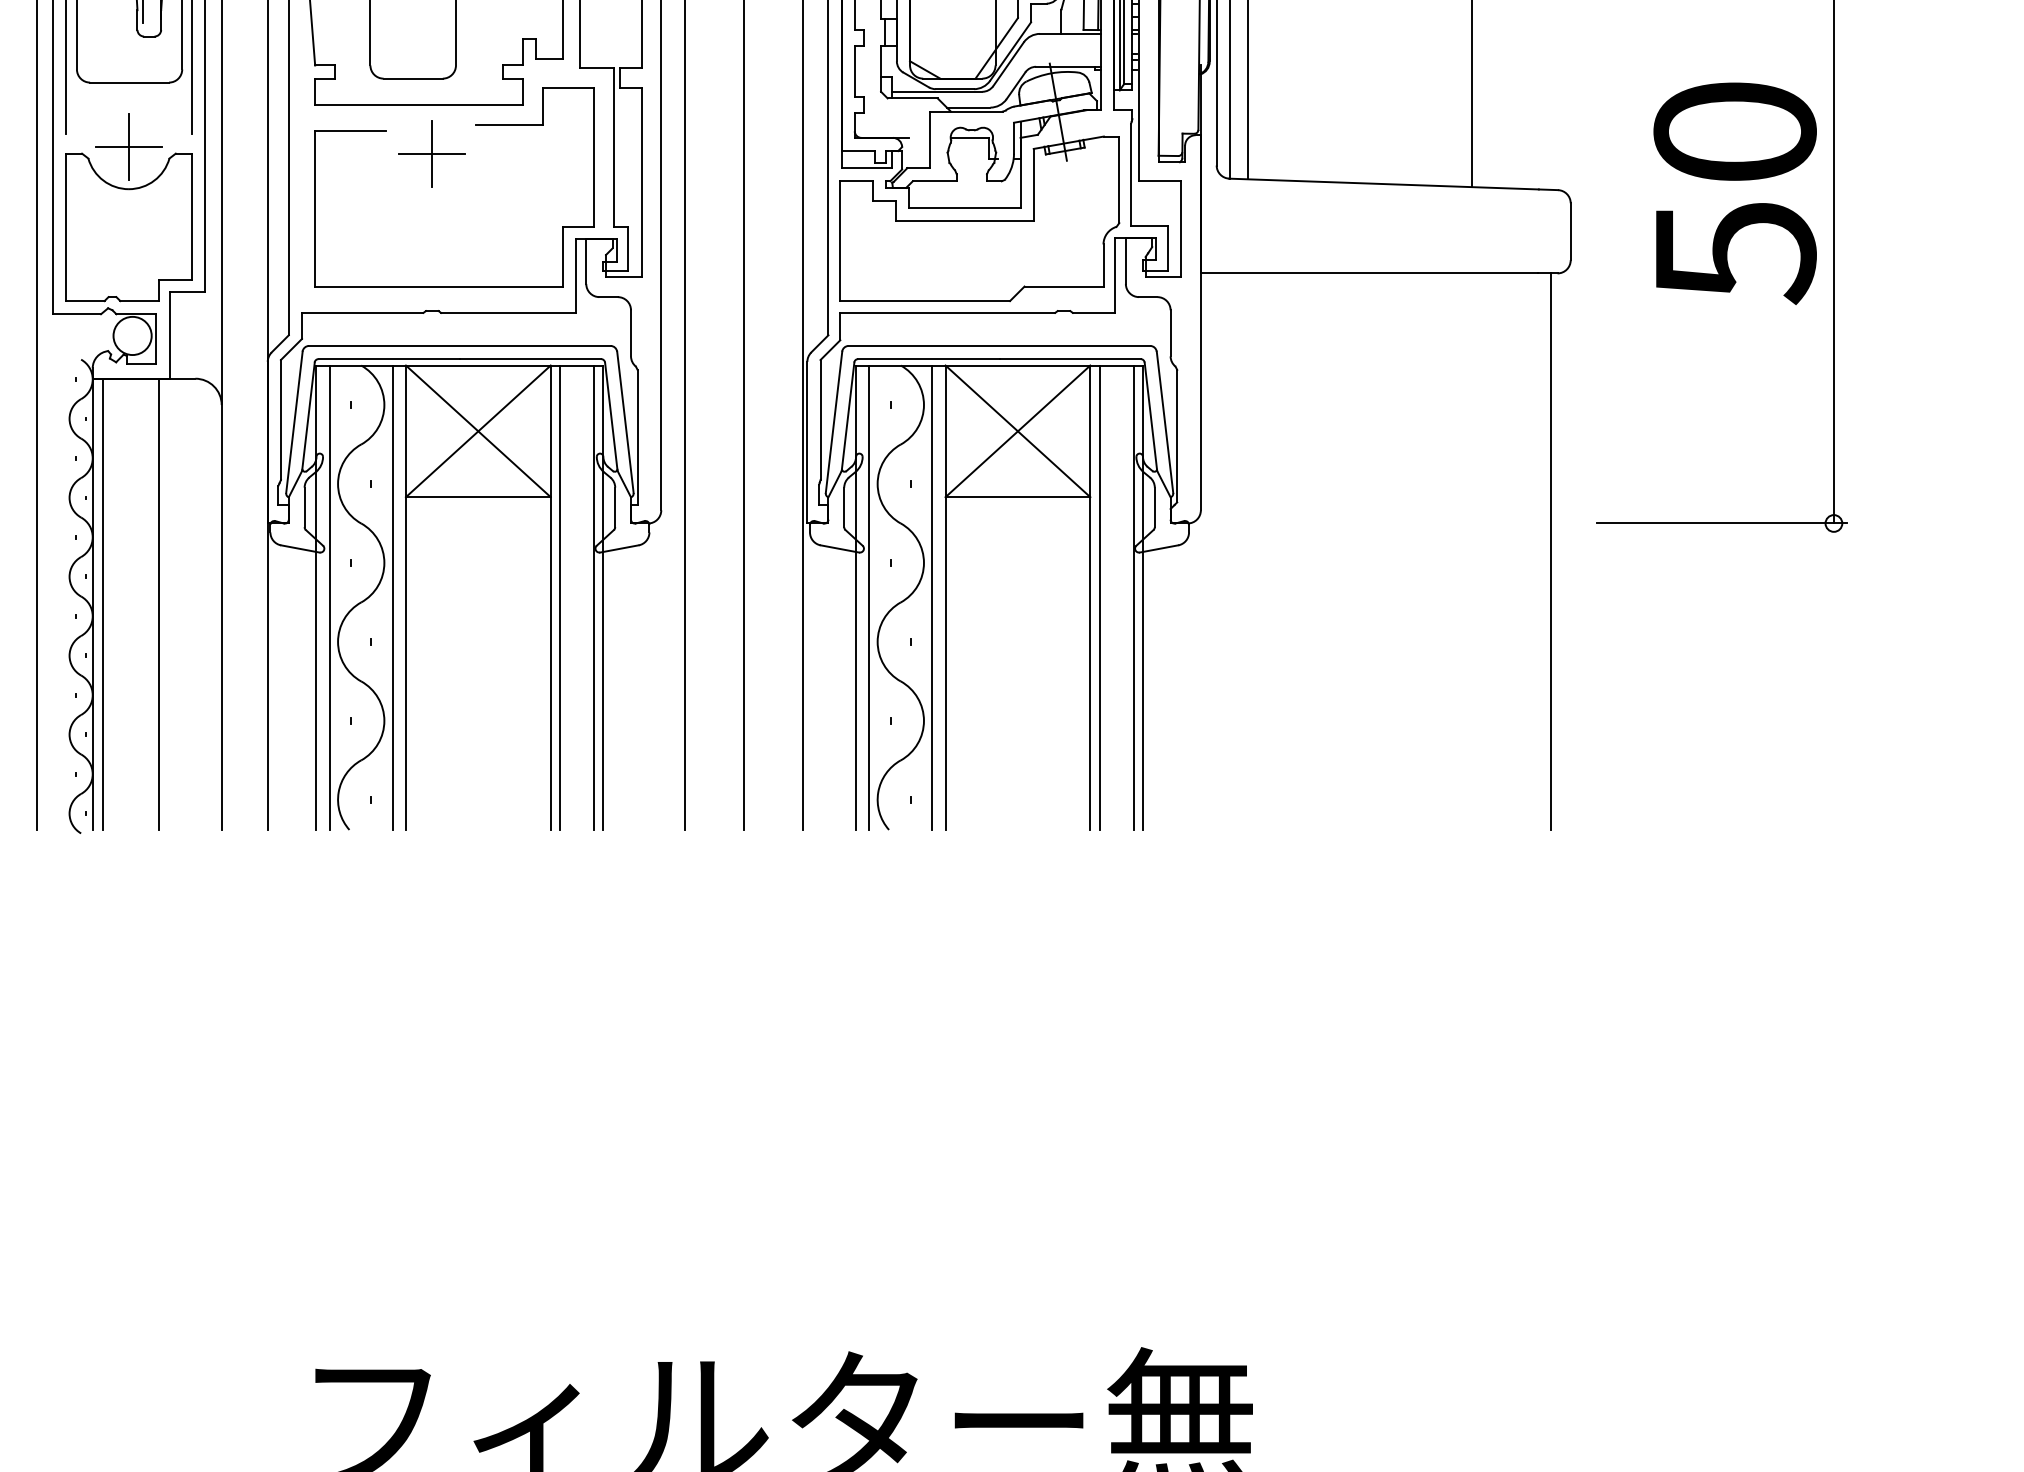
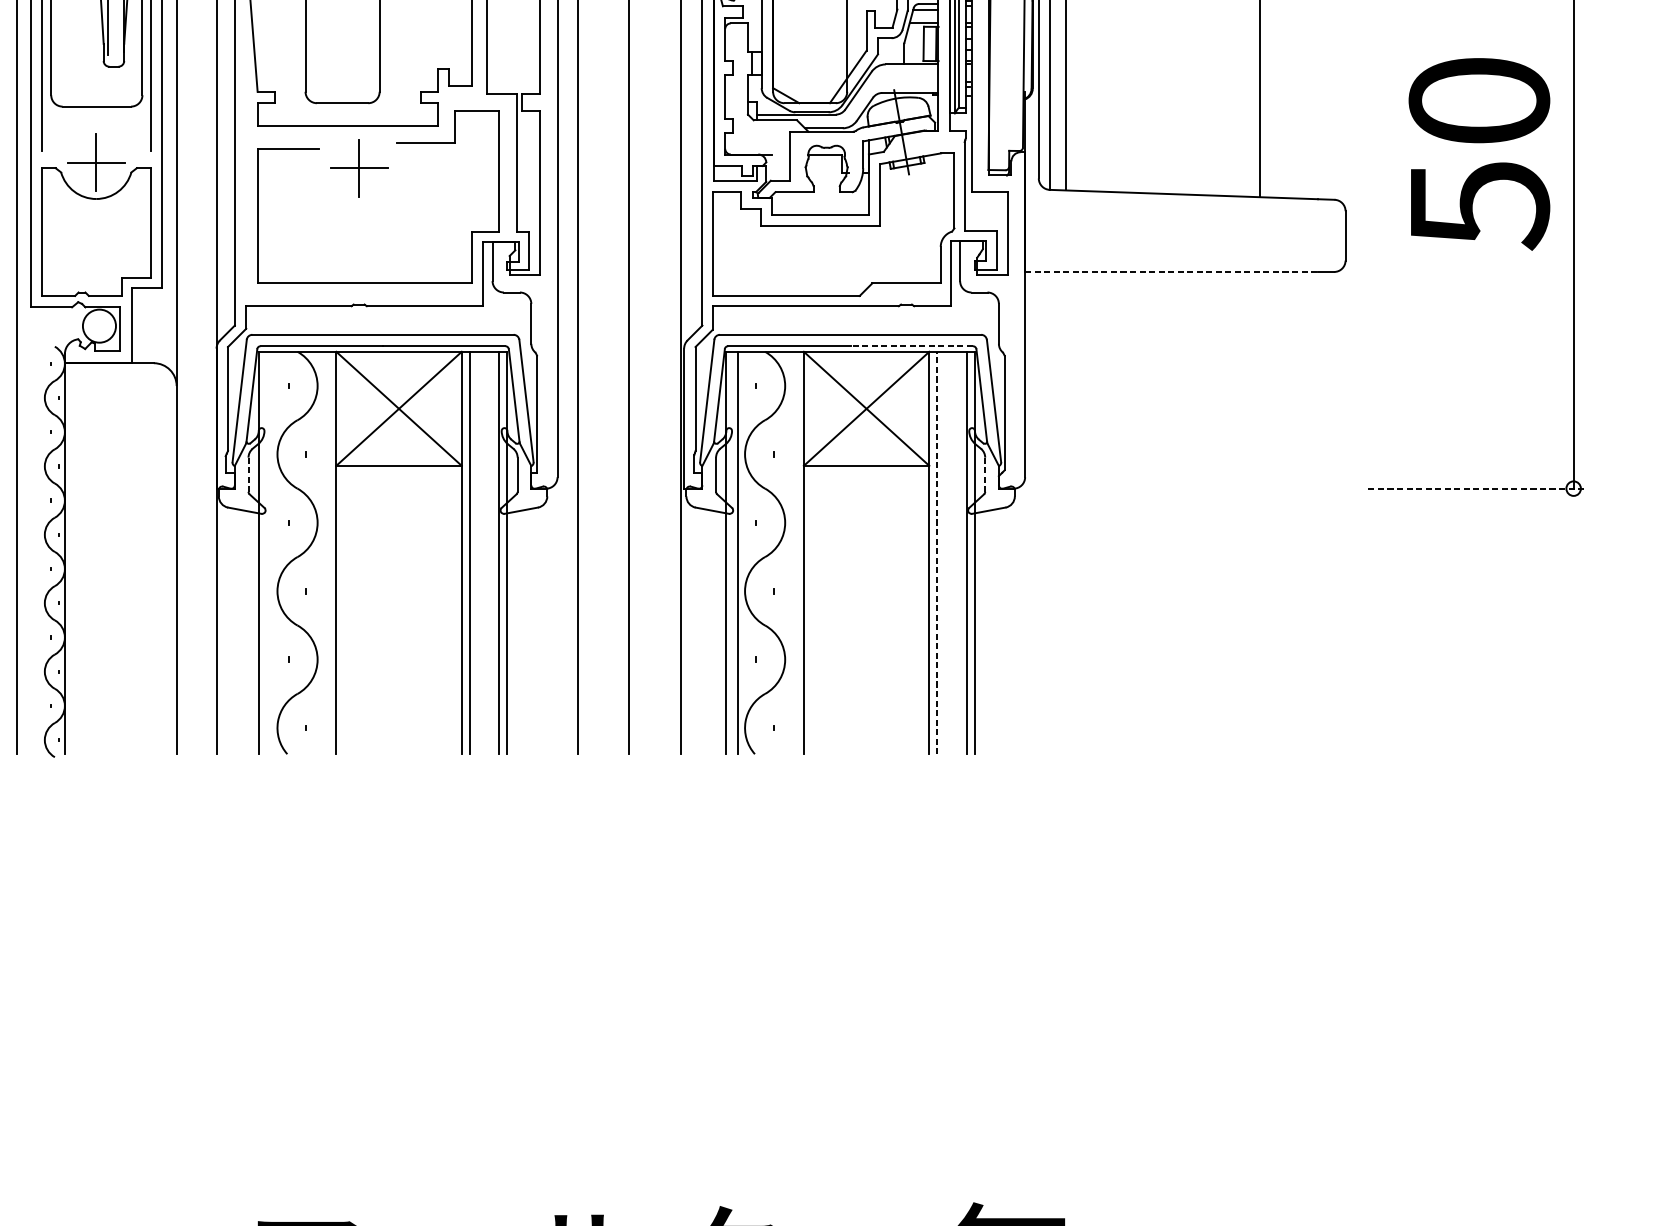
text: (1734, 193) -> (1478, 154), moved
line: (1369, 273) -> (1171, 272), solid -> dashed
line: (1070, 359) -> (912, 346), solid -> dashed
line: (304, 507) -> (248, 474), solid -> dashed
line: (1154, 507) -> (984, 474), solid -> dashed
line: (1722, 523) -> (1477, 488), solid -> dashed
line: (1550, 551) -> (1328, 512), removed
line: (329, 597) -> (270, 552), removed
line: (392, 597) -> (324, 552), removed
line: (932, 597) -> (792, 552), removed
line: (1099, 597) -> (937, 552), solid -> dashed
line: (103, 604) -> (74, 558), removed
line: (158, 604) -> (121, 558), removed

